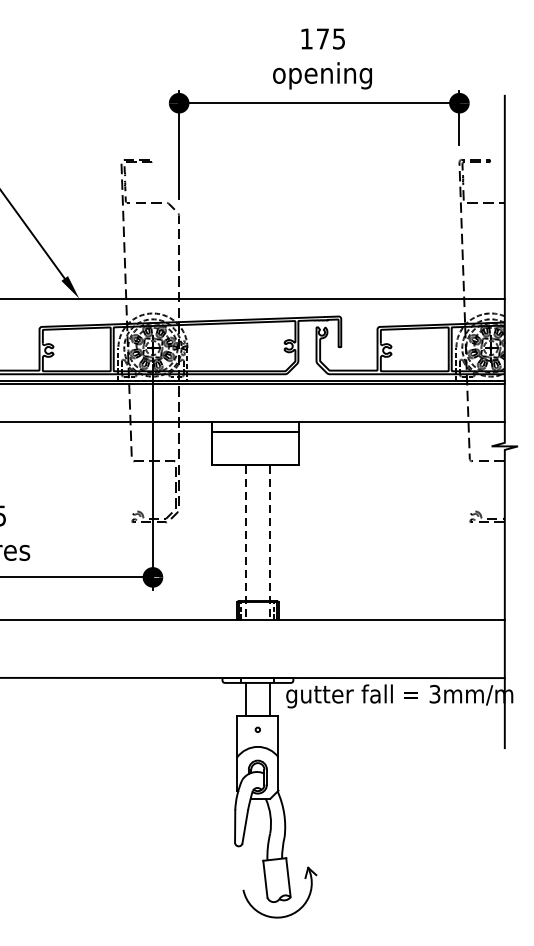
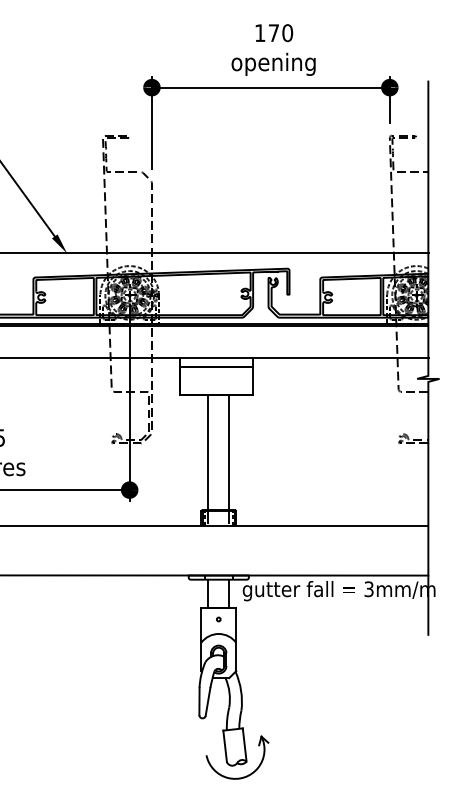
text: (338, 39) -> (287, 33), 175 -> 170
line: (245, 540) -> (208, 458), dashed -> solid
line: (270, 540) -> (229, 458), dashed -> solid

